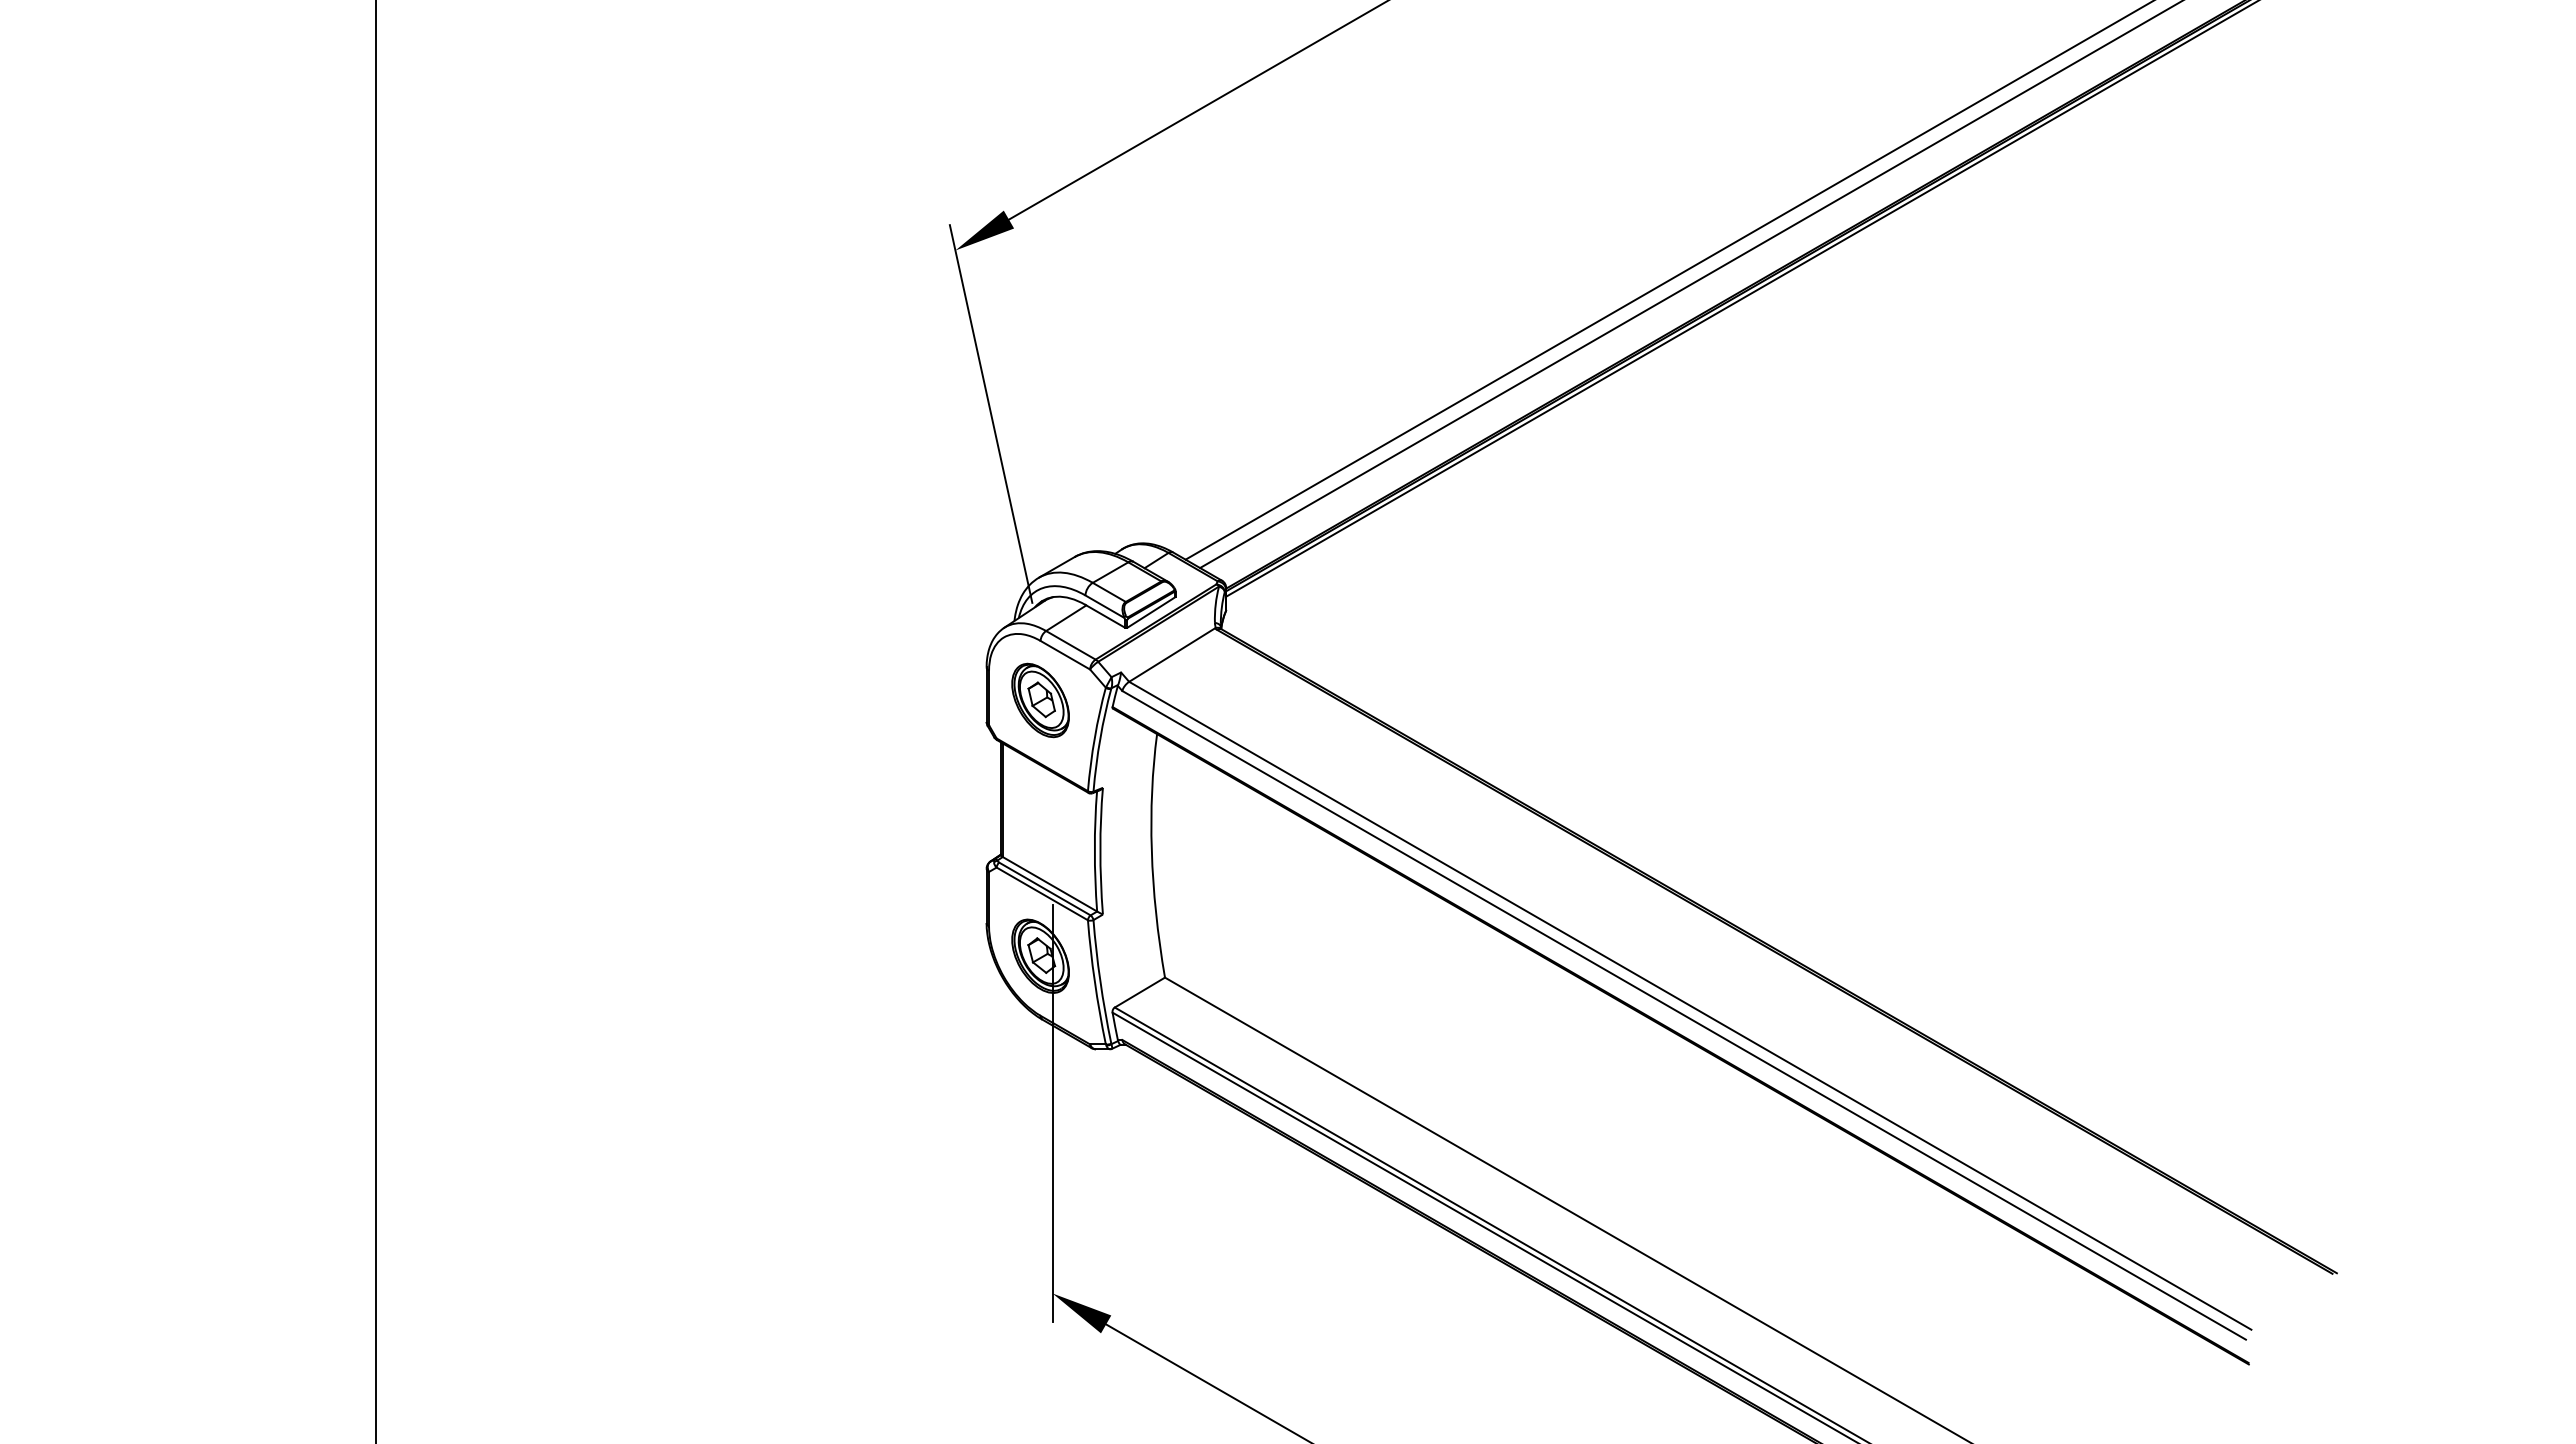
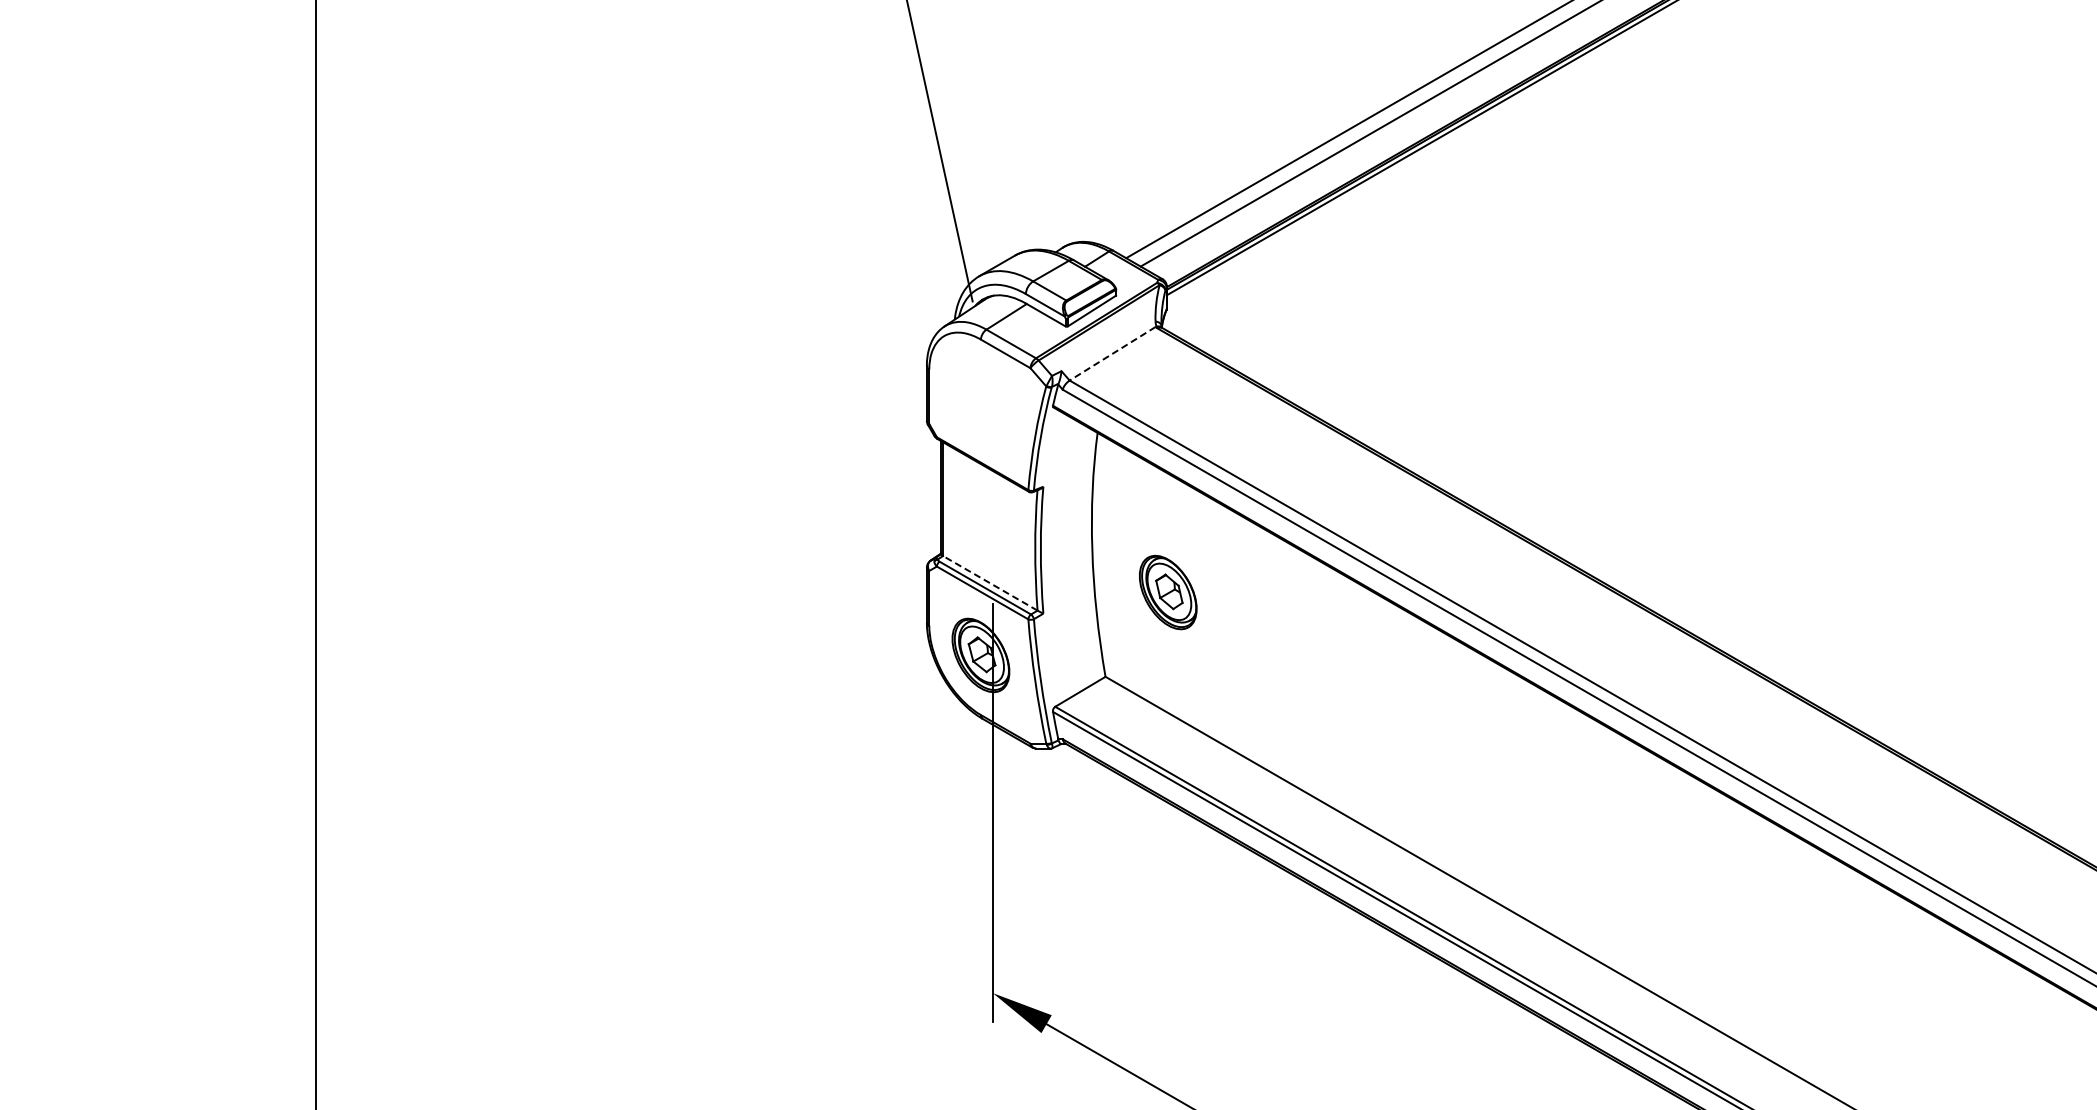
line: (1172, 655) -> (1113, 354), solid -> dashed
part: (1040, 700) -> (1168, 592), moved
line: (1049, 884) -> (989, 583), solid -> dashed

